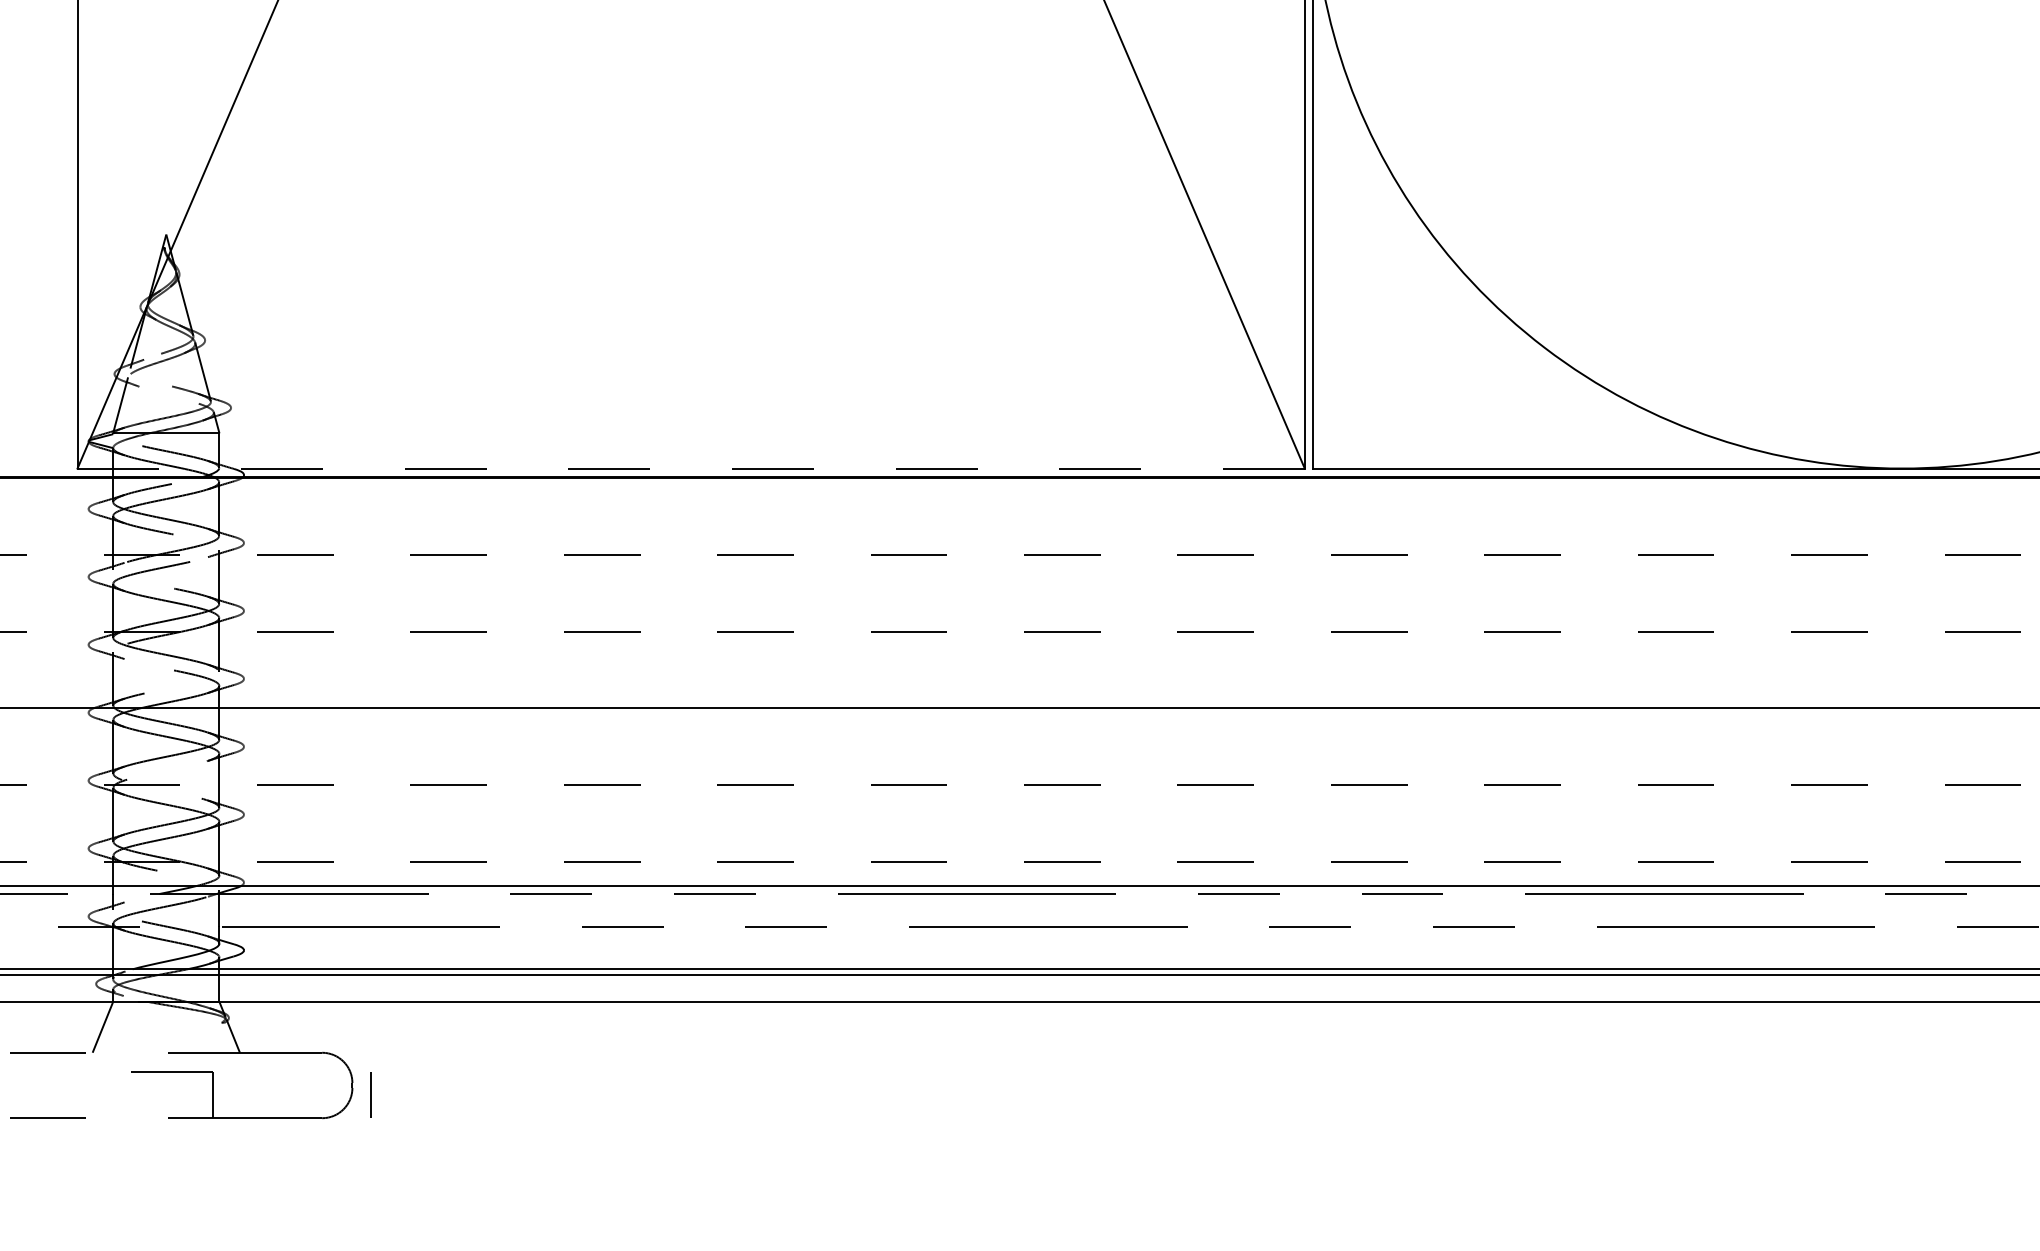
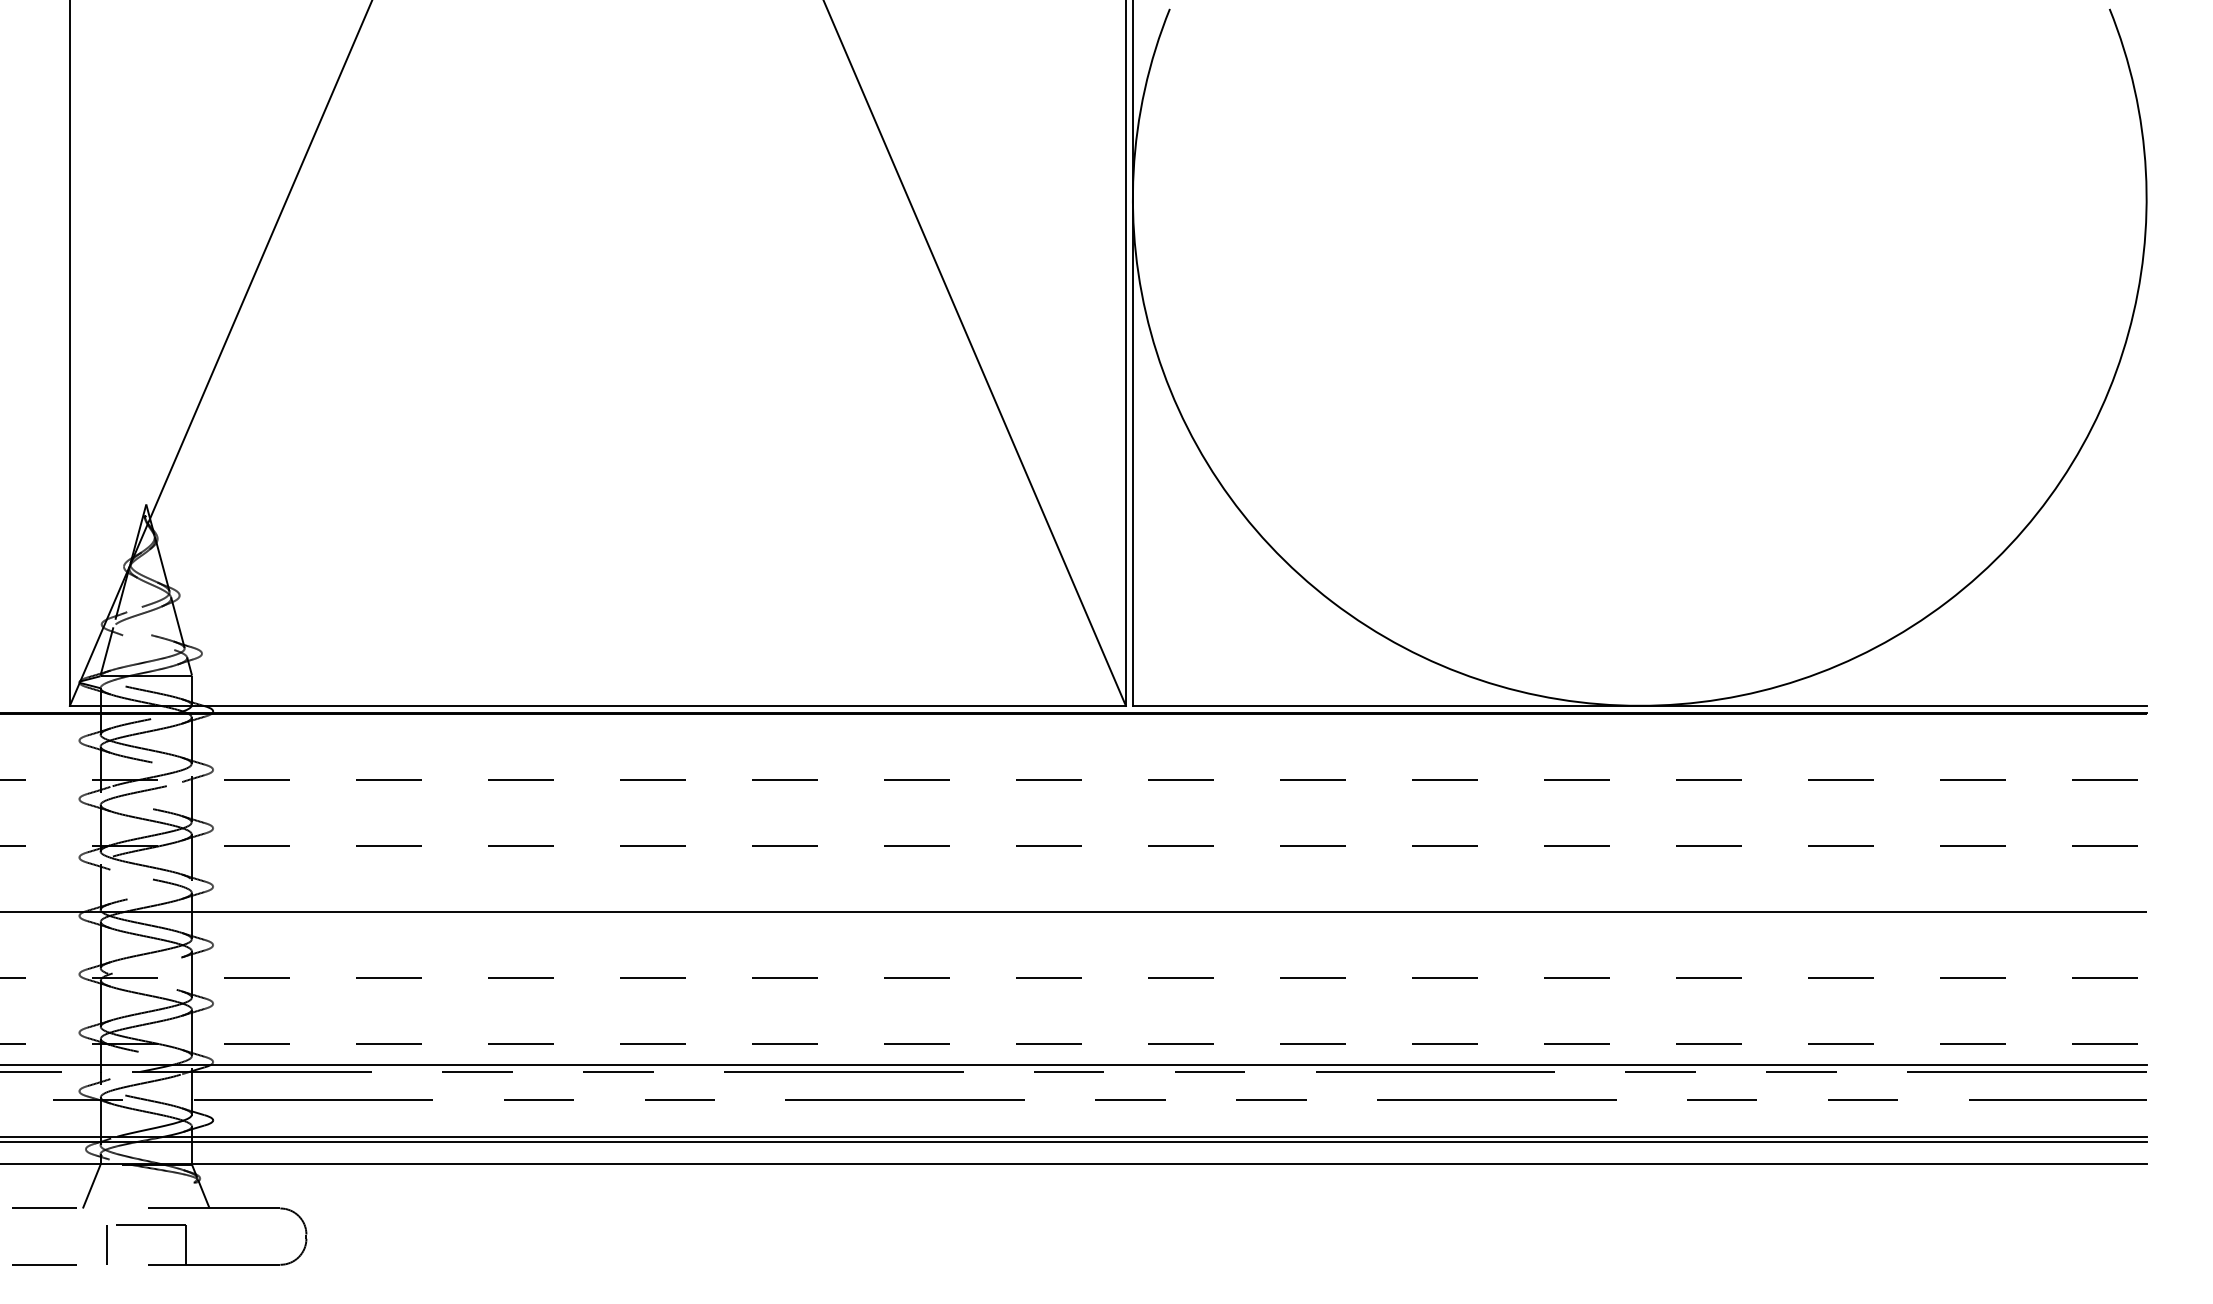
line: (690, 468) -> (597, 705), dashed -> solid
line: (371, 1094) -> (106, 1244), moved

